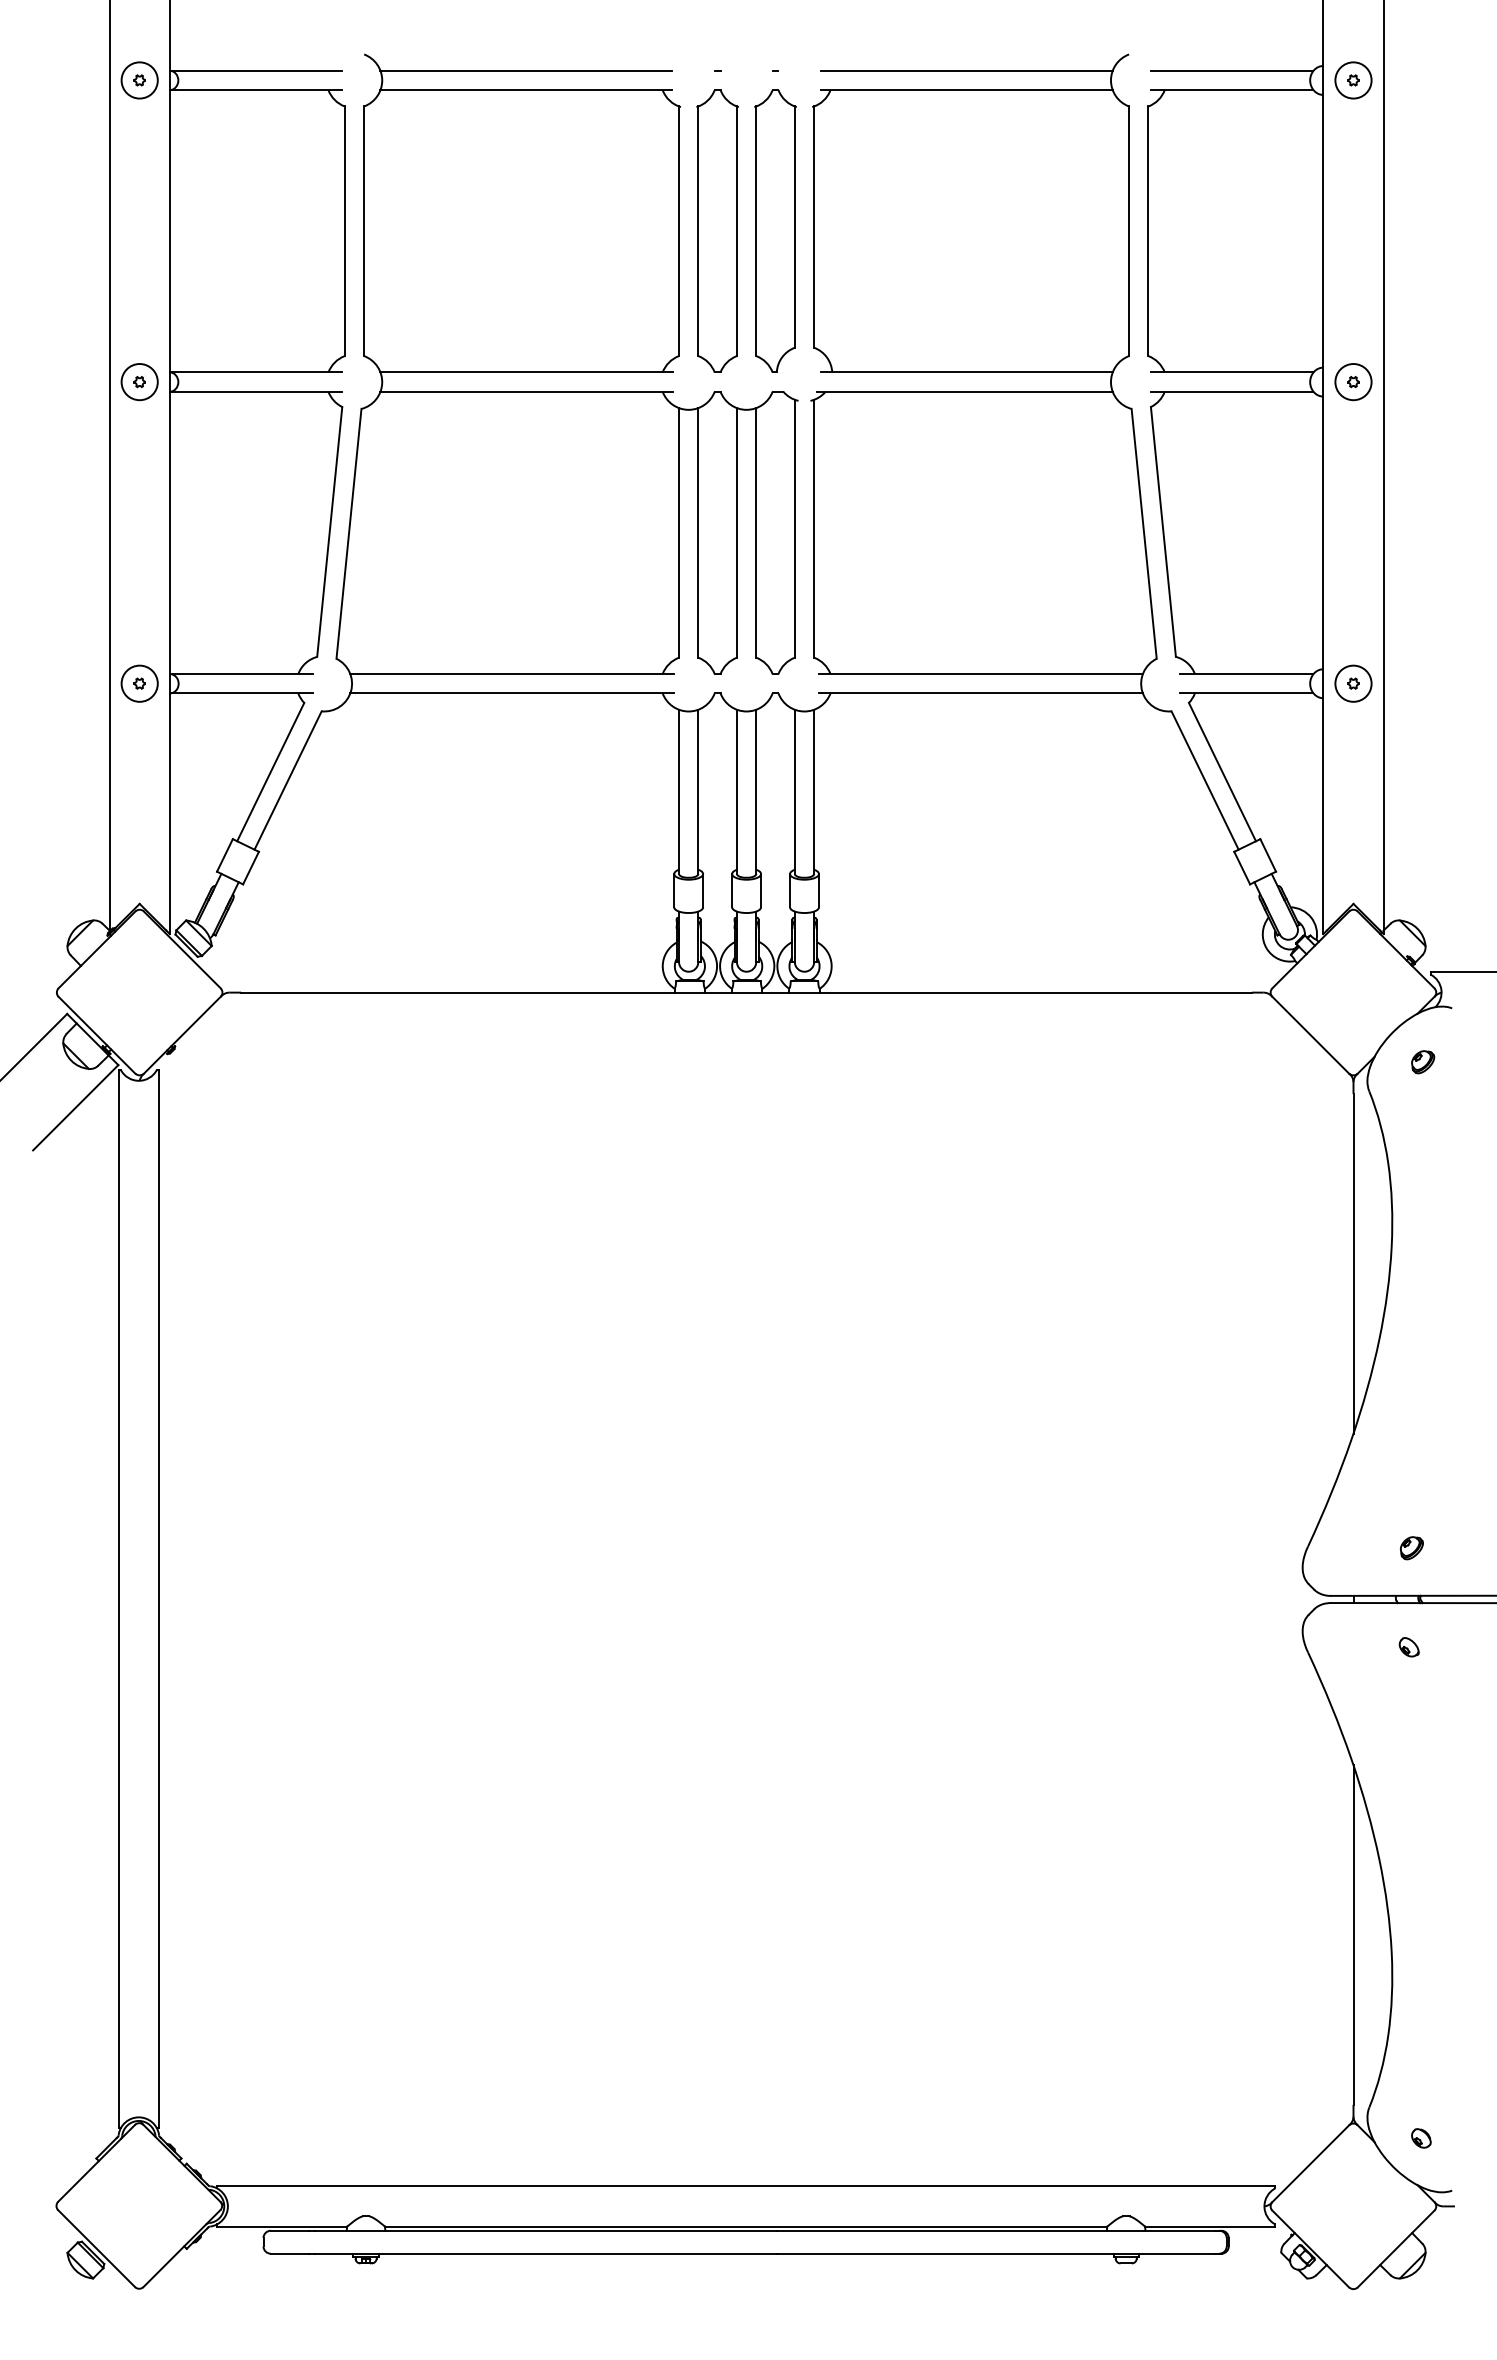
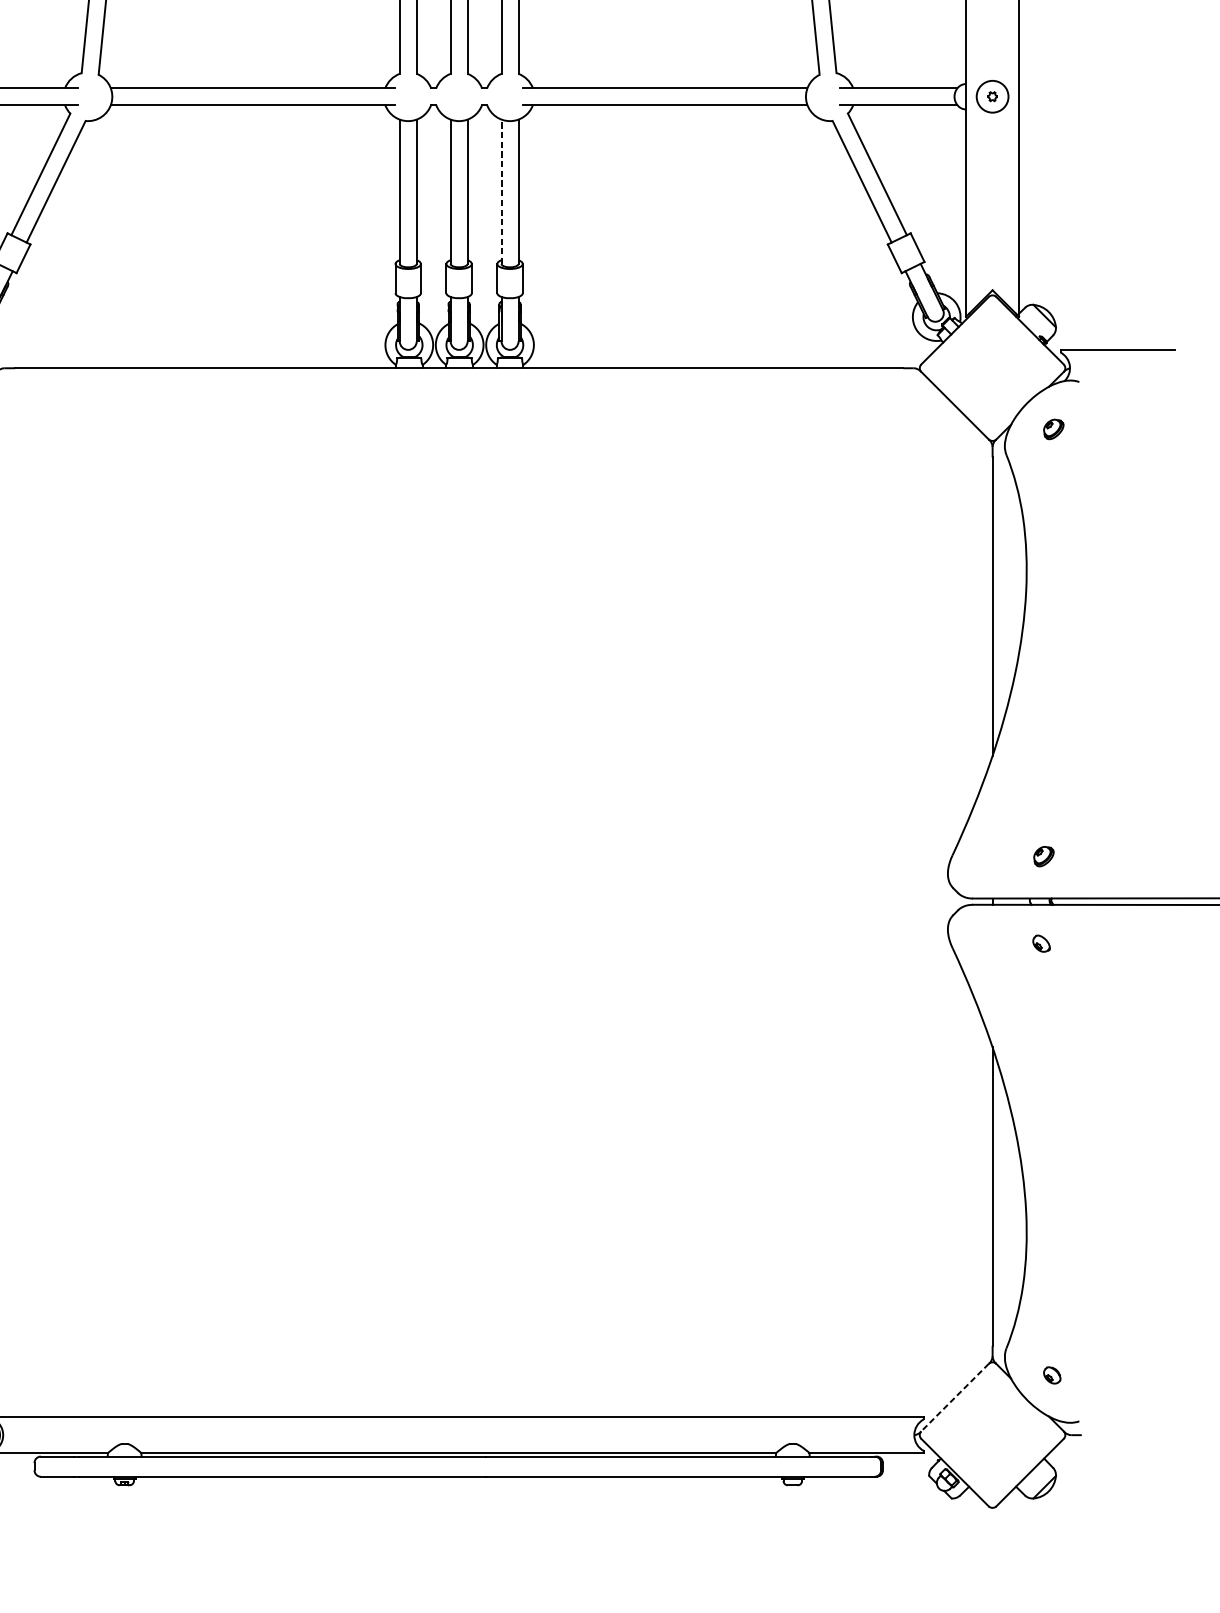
line: (794, 791) -> (501, 191), solid -> dashed
line: (1310, 2164) -> (954, 1398), solid -> dashed

